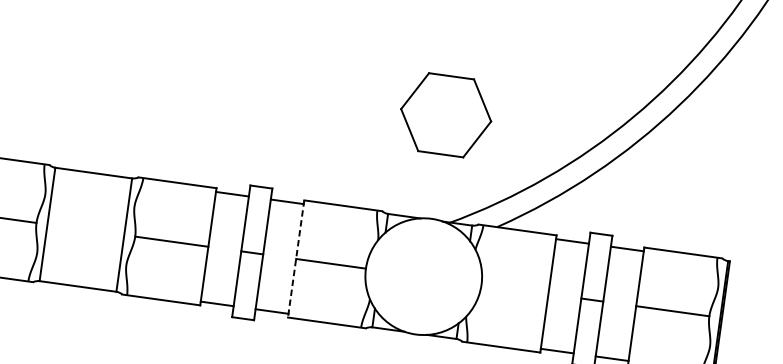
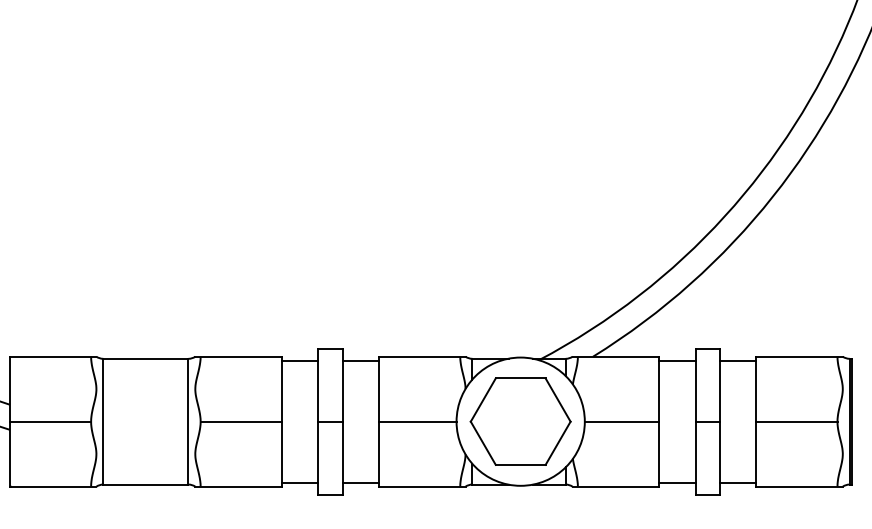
part: (445, 115) -> (520, 421), moved
line: (296, 258) -> (379, 421), dashed -> solid
line: (514, 289) -> (621, 421), added

